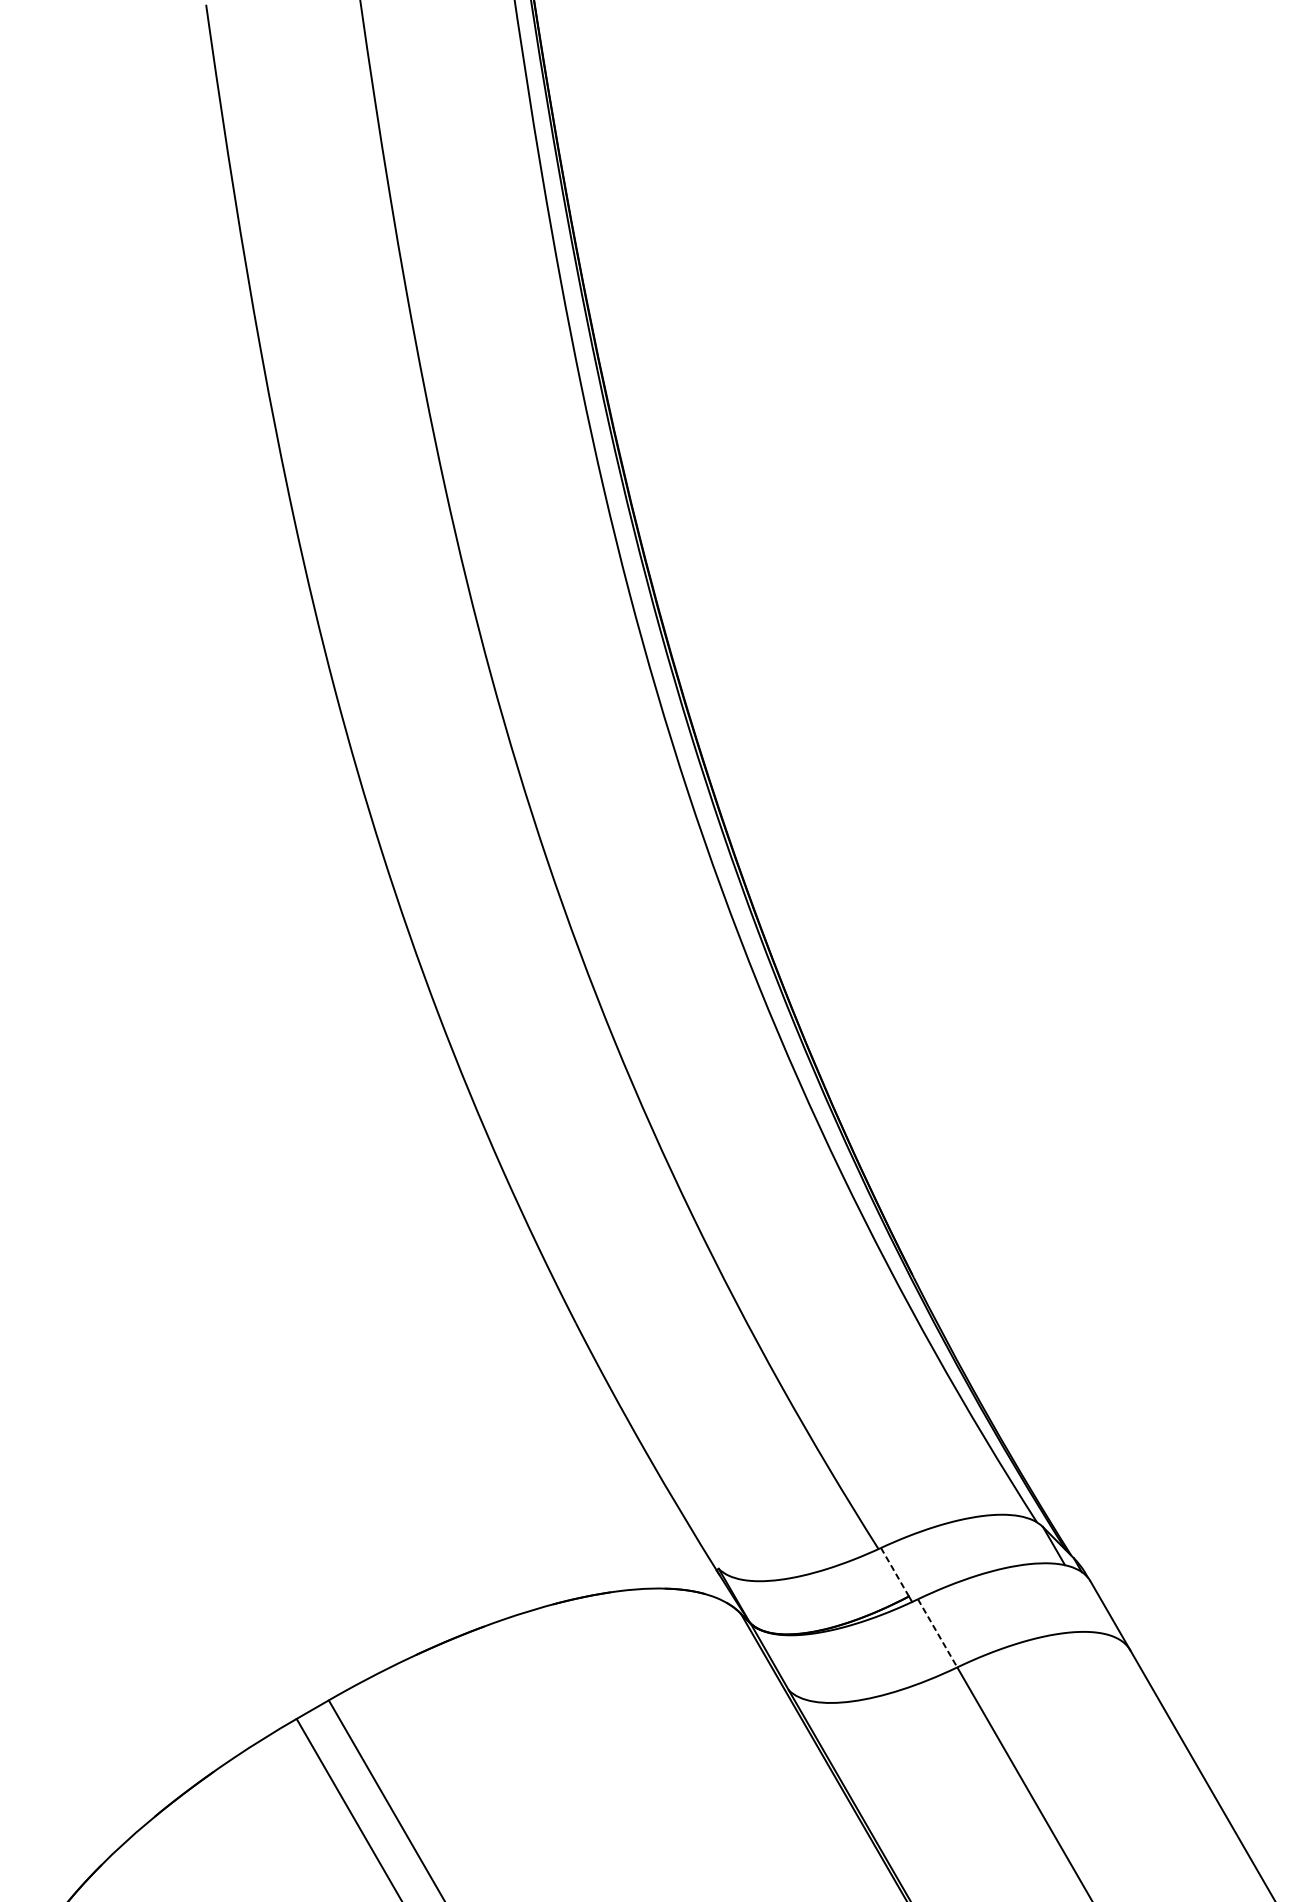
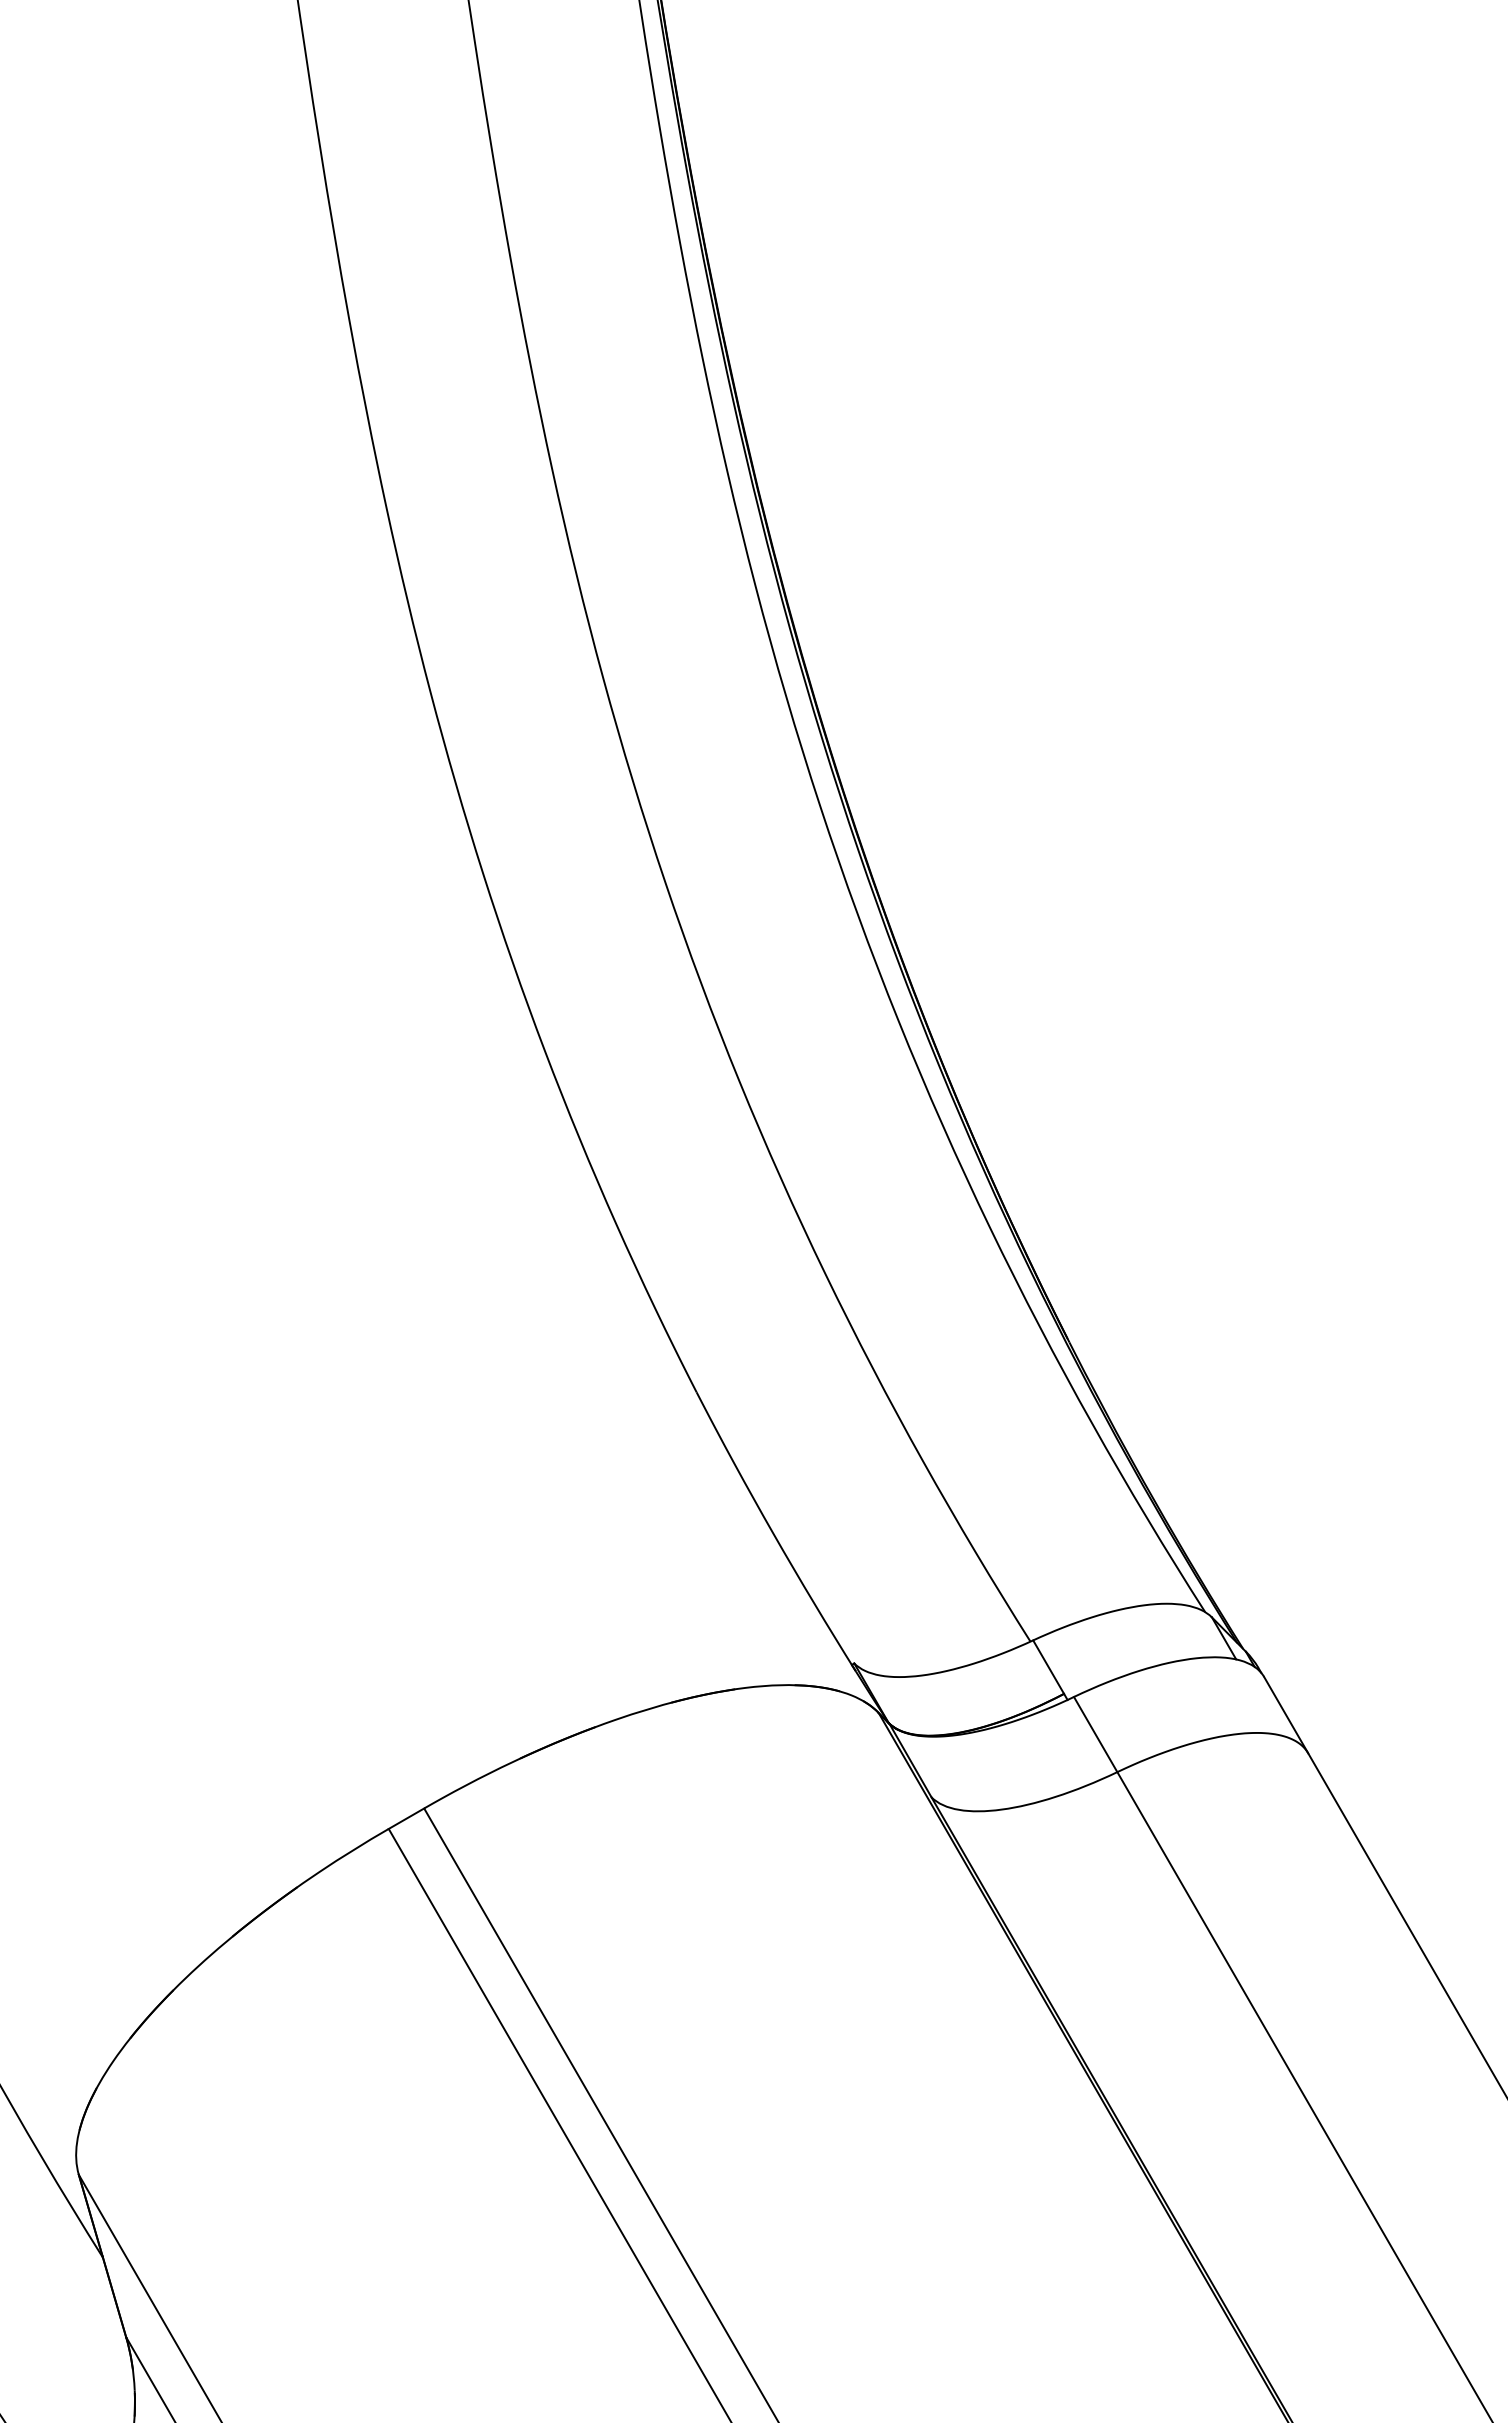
line: (894, 1572) -> (1048, 1667), dashed -> solid
line: (937, 1633) -> (1095, 1734), dashed -> solid

